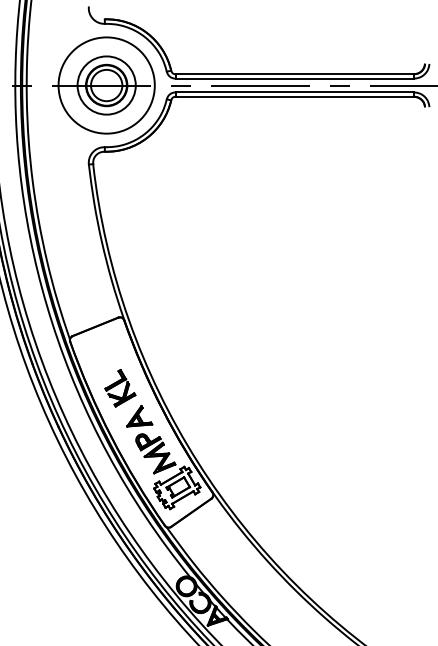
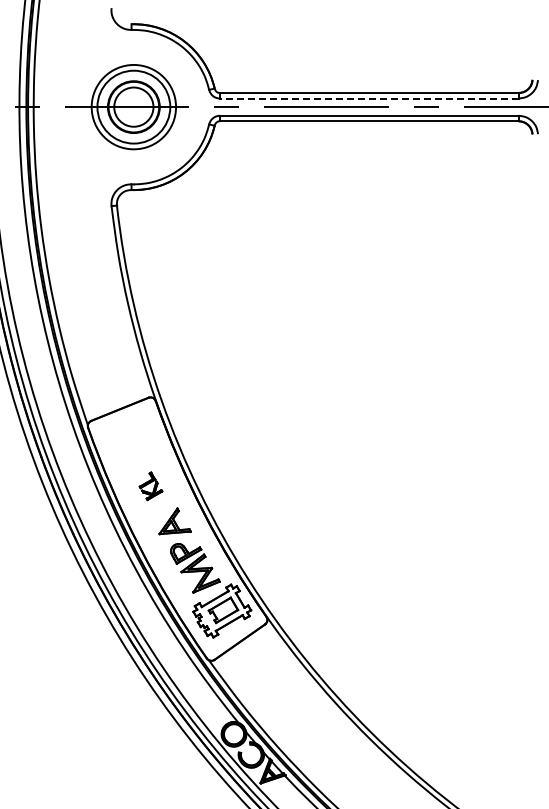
line: (294, 78) -> (368, 98), solid -> dashed
circle: (106, 85) -> (133, 106), size x0.7
part: (119, 388) -> (150, 486), size x0.6

